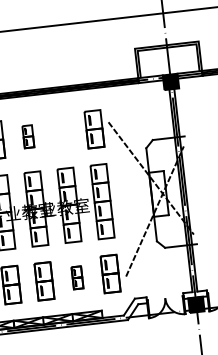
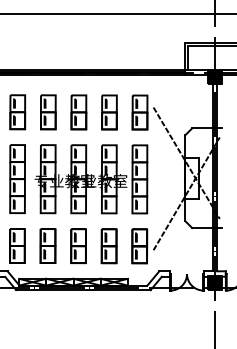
part: (61, 133) -> (109, 112), added
part: (27, 136) -> (78, 112), size x1.67
part: (76, 278) -> (108, 246), size x1.67

